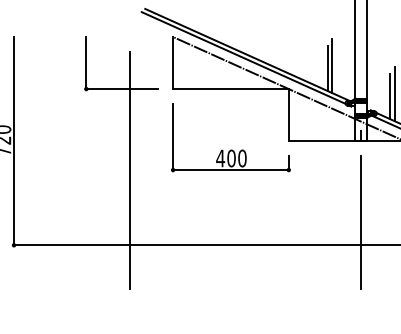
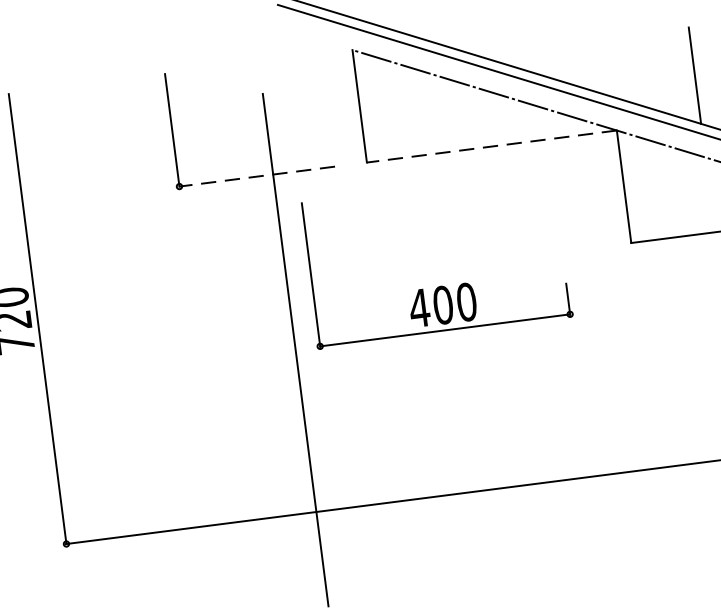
line: (332, 66) -> (704, 69), removed
line: (121, 89) -> (255, 177), solid -> dashed
line: (230, 89) -> (490, 147), solid -> dashed
part: (230, 149) -> (438, 286), moved

